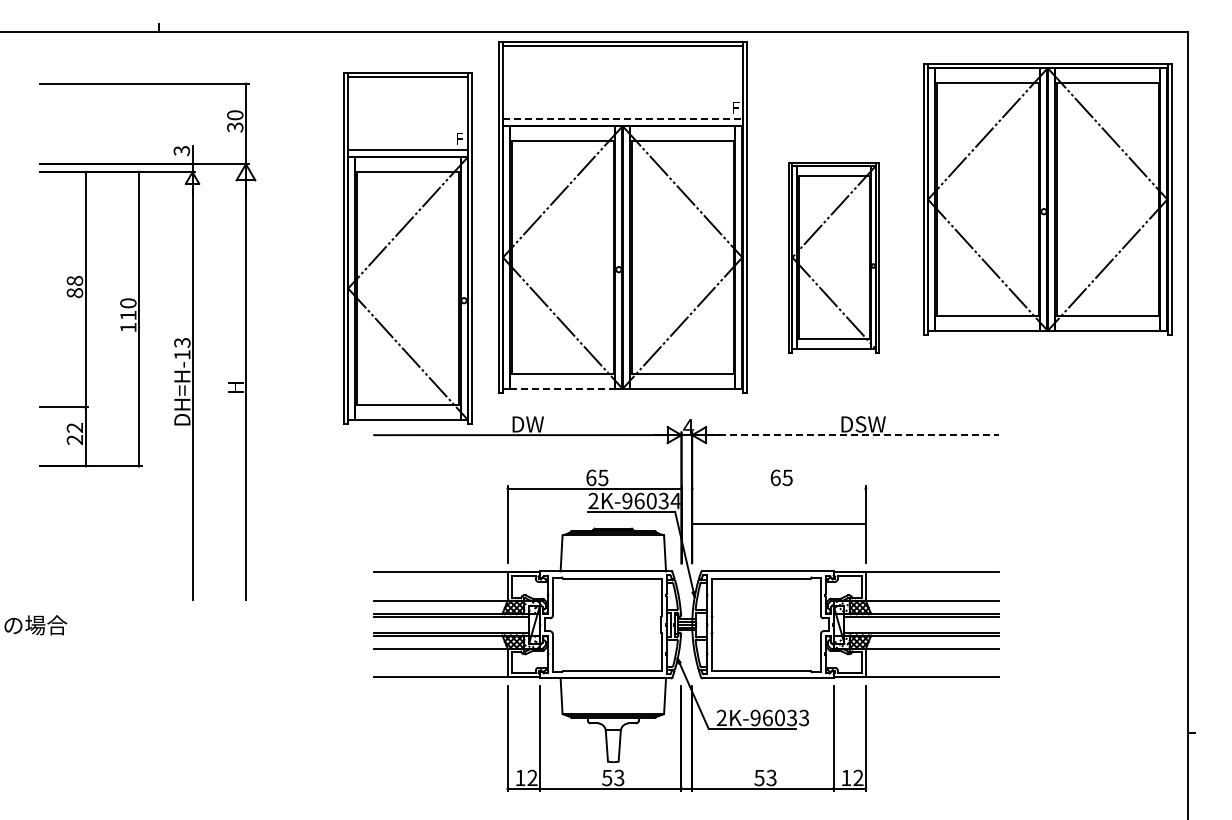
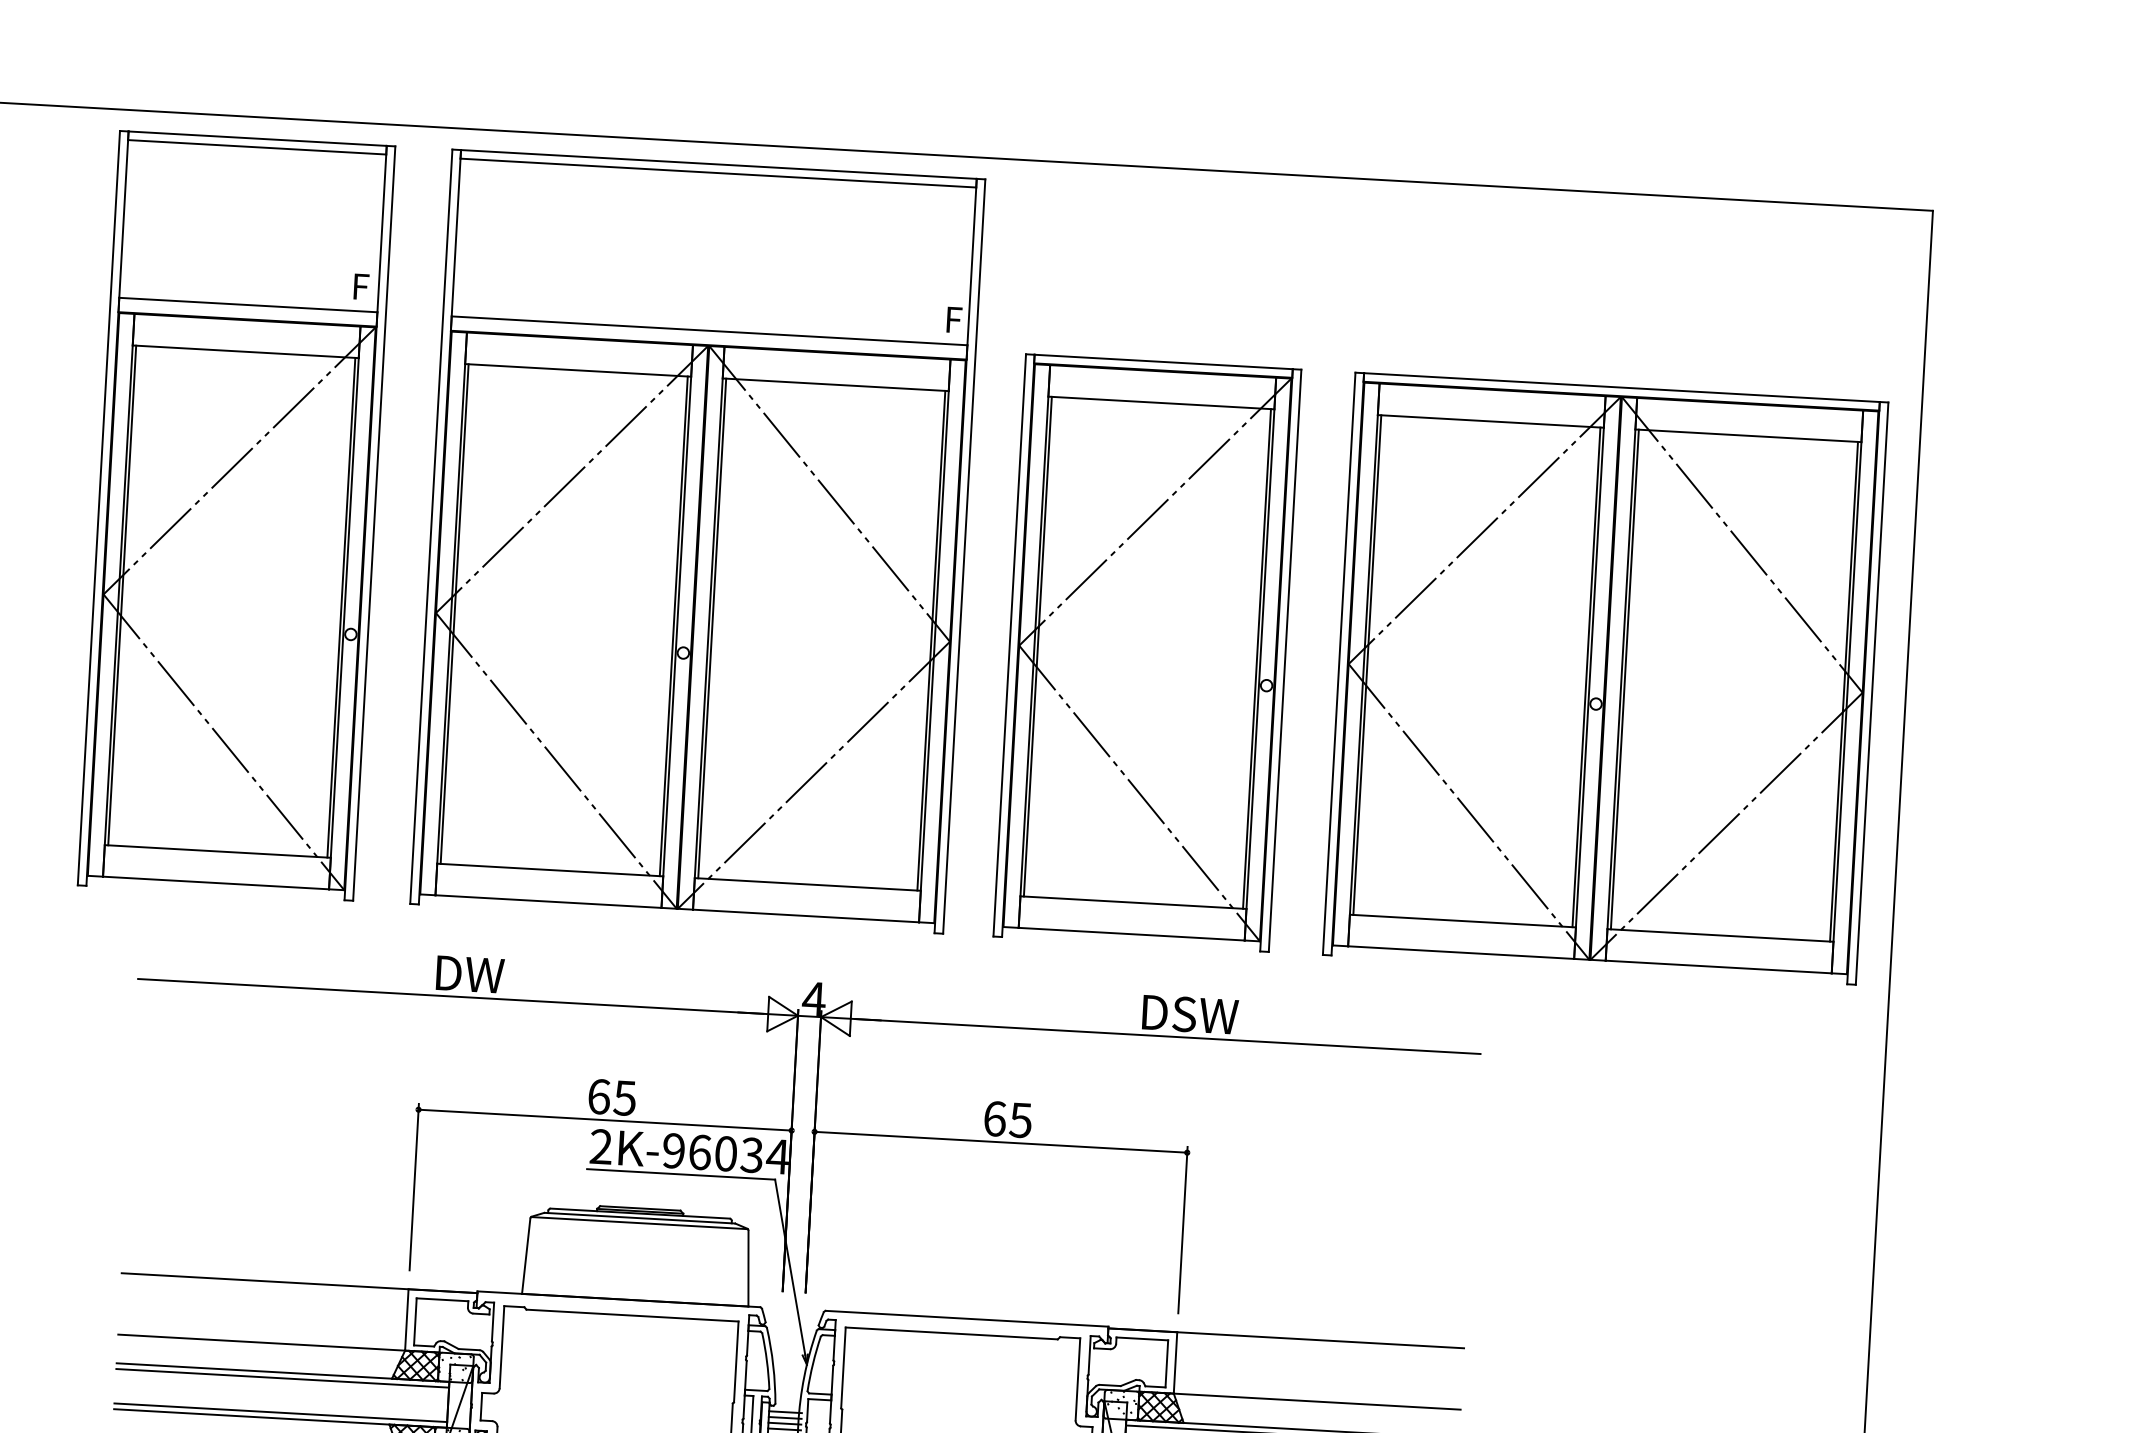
line: (623, 119) -> (711, 331), dashed -> solid
part: (1047, 199) -> (1605, 678), moved
part: (407, 248) -> (235, 515), moved
part: (833, 257) -> (1145, 652), size x1.43
line: (562, 388) -> (548, 901), dashed -> solid
line: (853, 435) -> (1167, 1037), dashed -> solid
line: (778, 523) -> (999, 1142), moved

